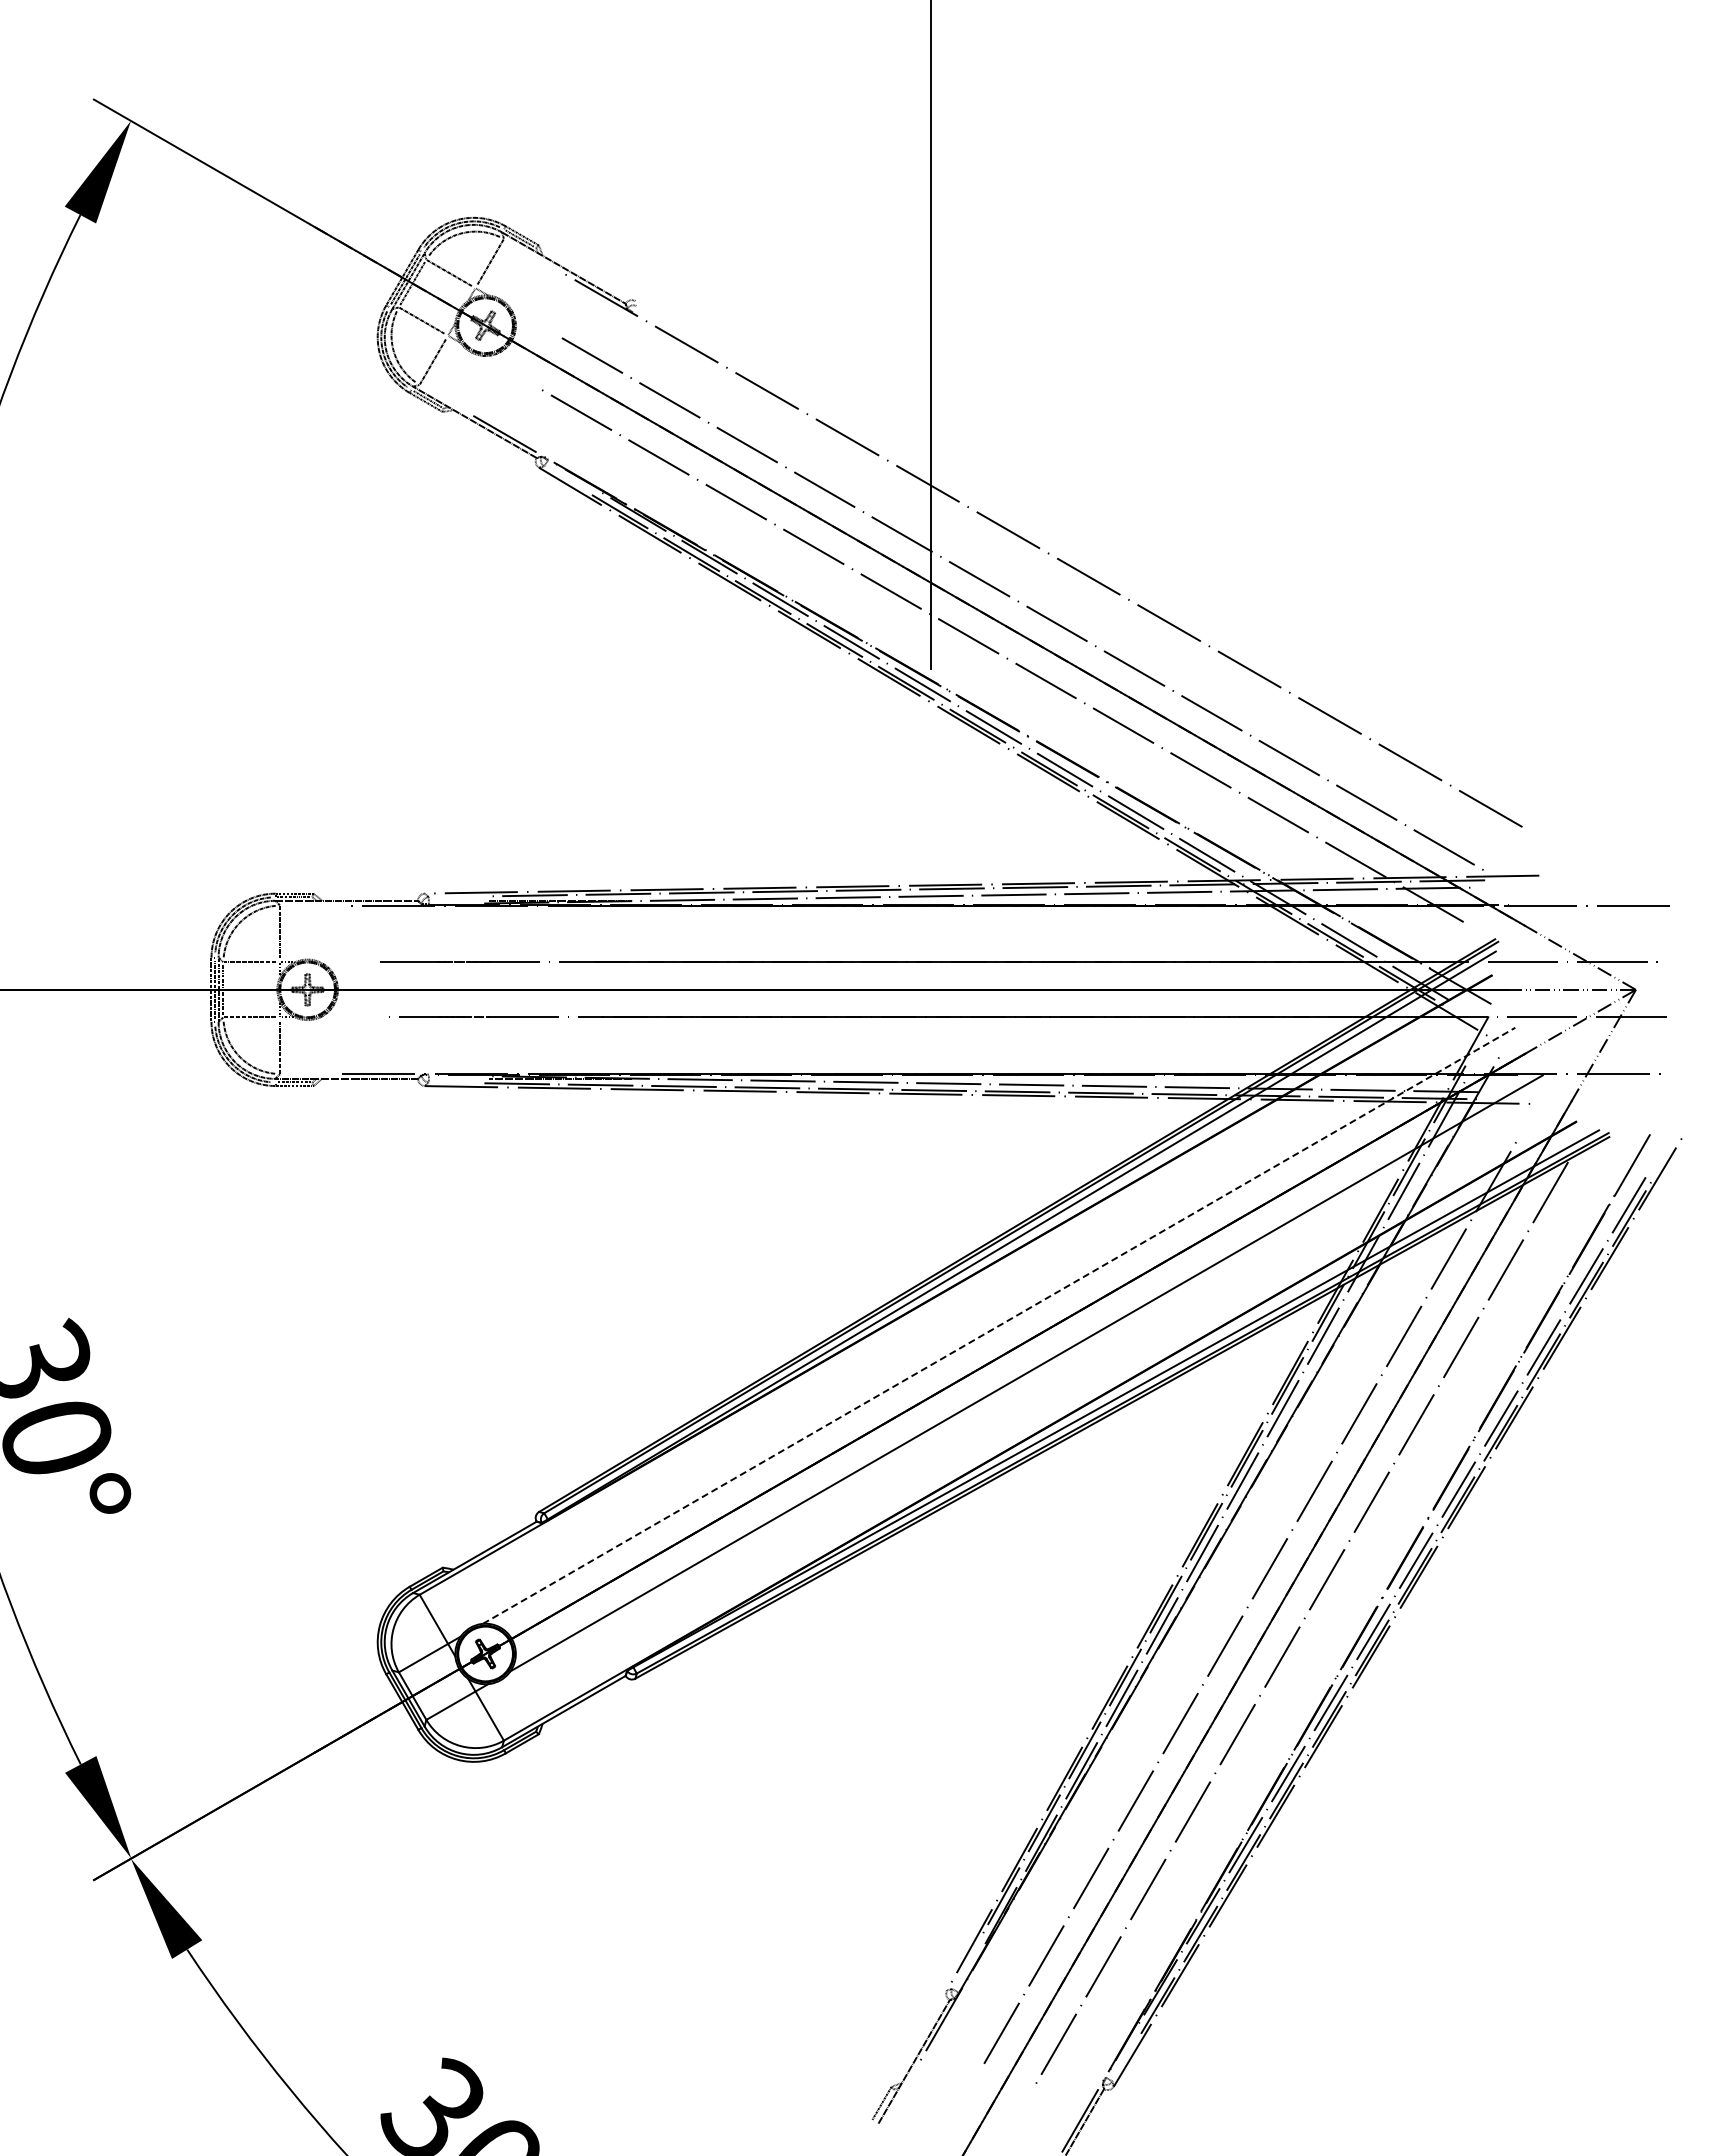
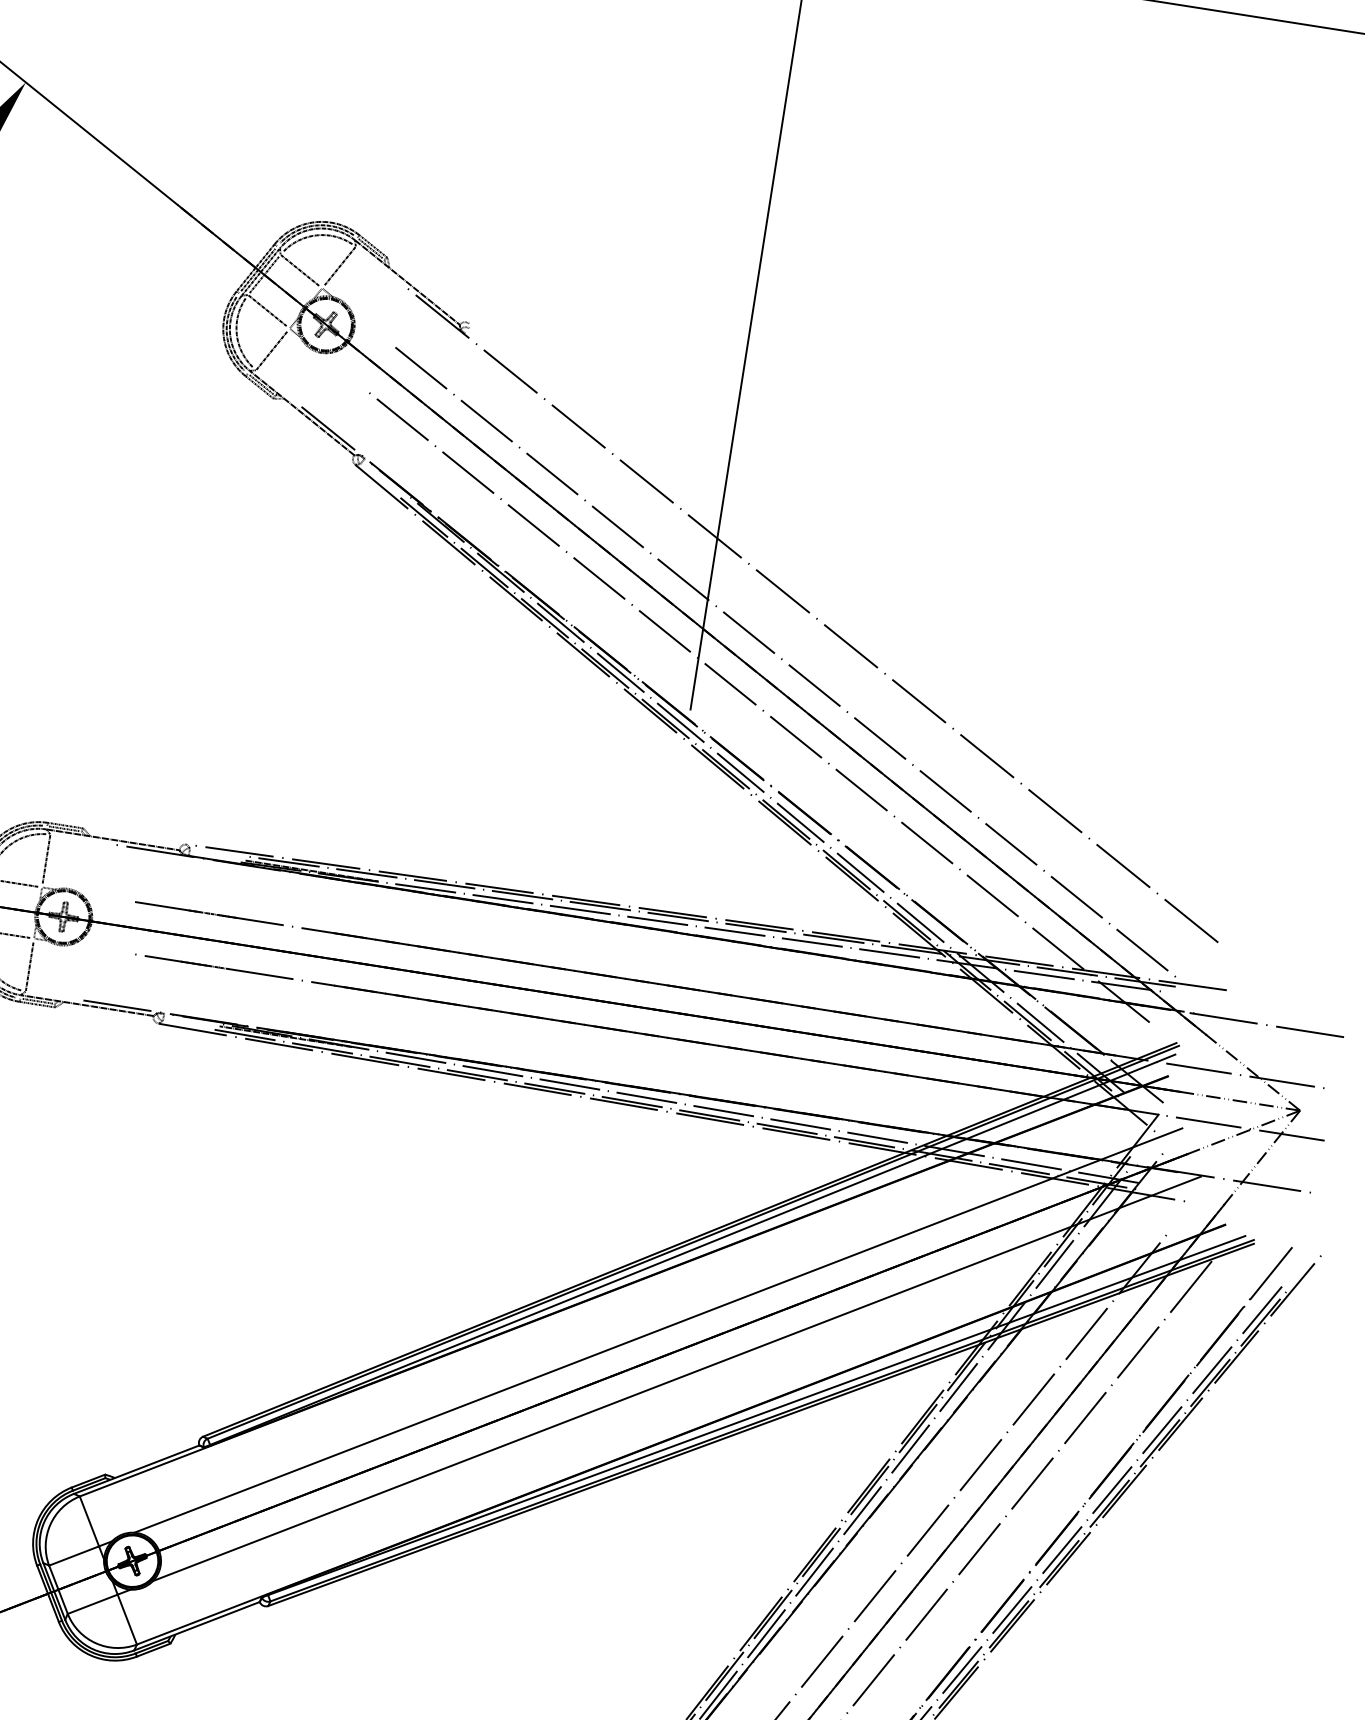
line: (999, 1325) -> (658, 1330), dashed -> solid

